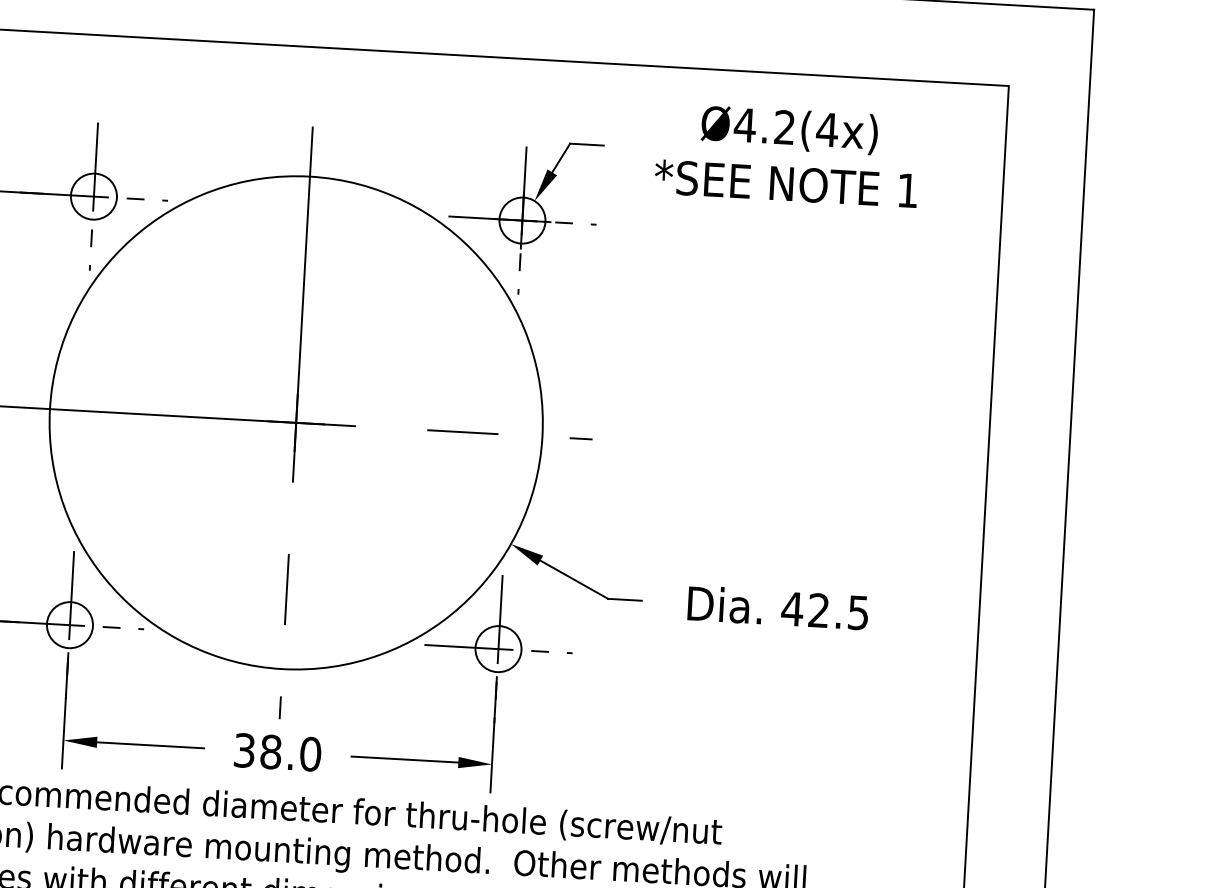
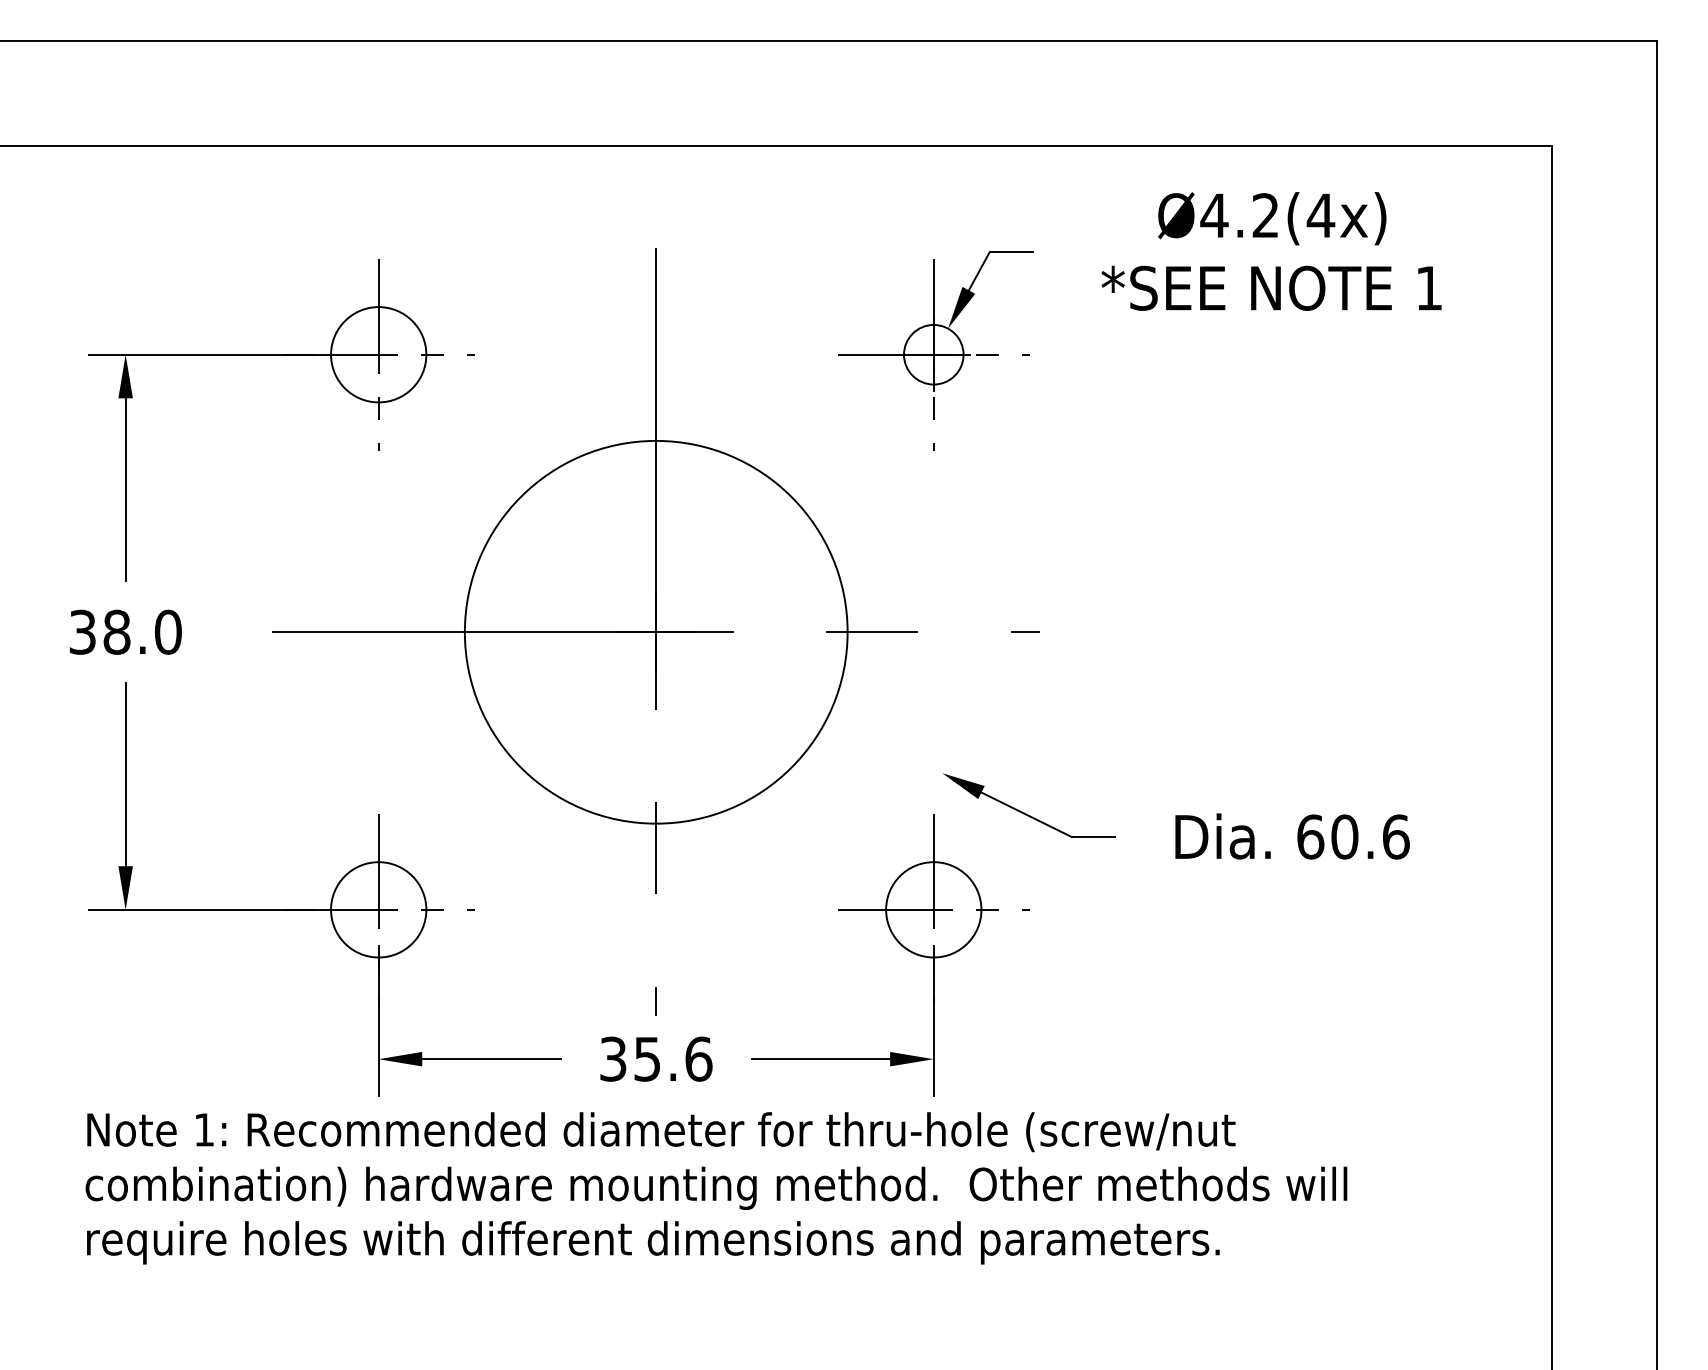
circle: (93, 196) -> (378, 354), size x1.6
circle: (296, 423) -> (656, 632), size x0.6
text: (824, 610) -> (1352, 836), 42.5 -> 60.6
circle: (69, 624) -> (378, 909), size x1.6
circle: (498, 648) -> (933, 909), size x1.6
text: (291, 752) -> (673, 1058), 38.0 -> 35.6

